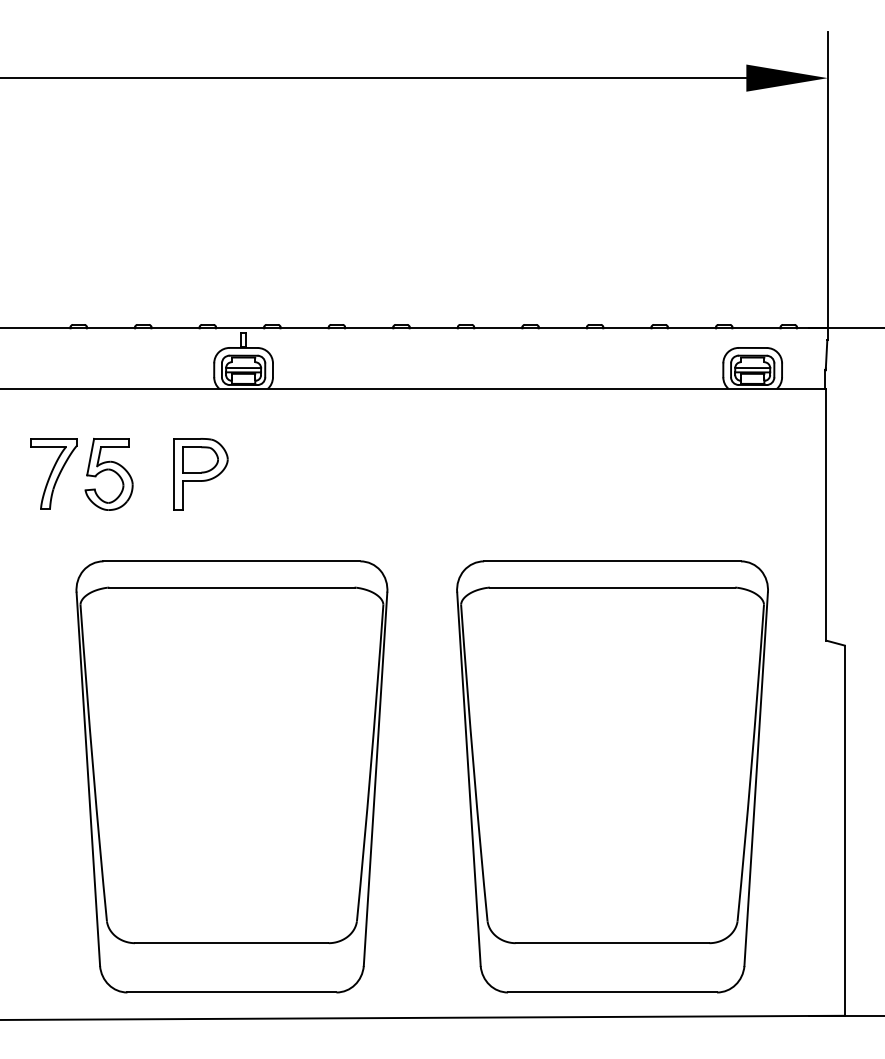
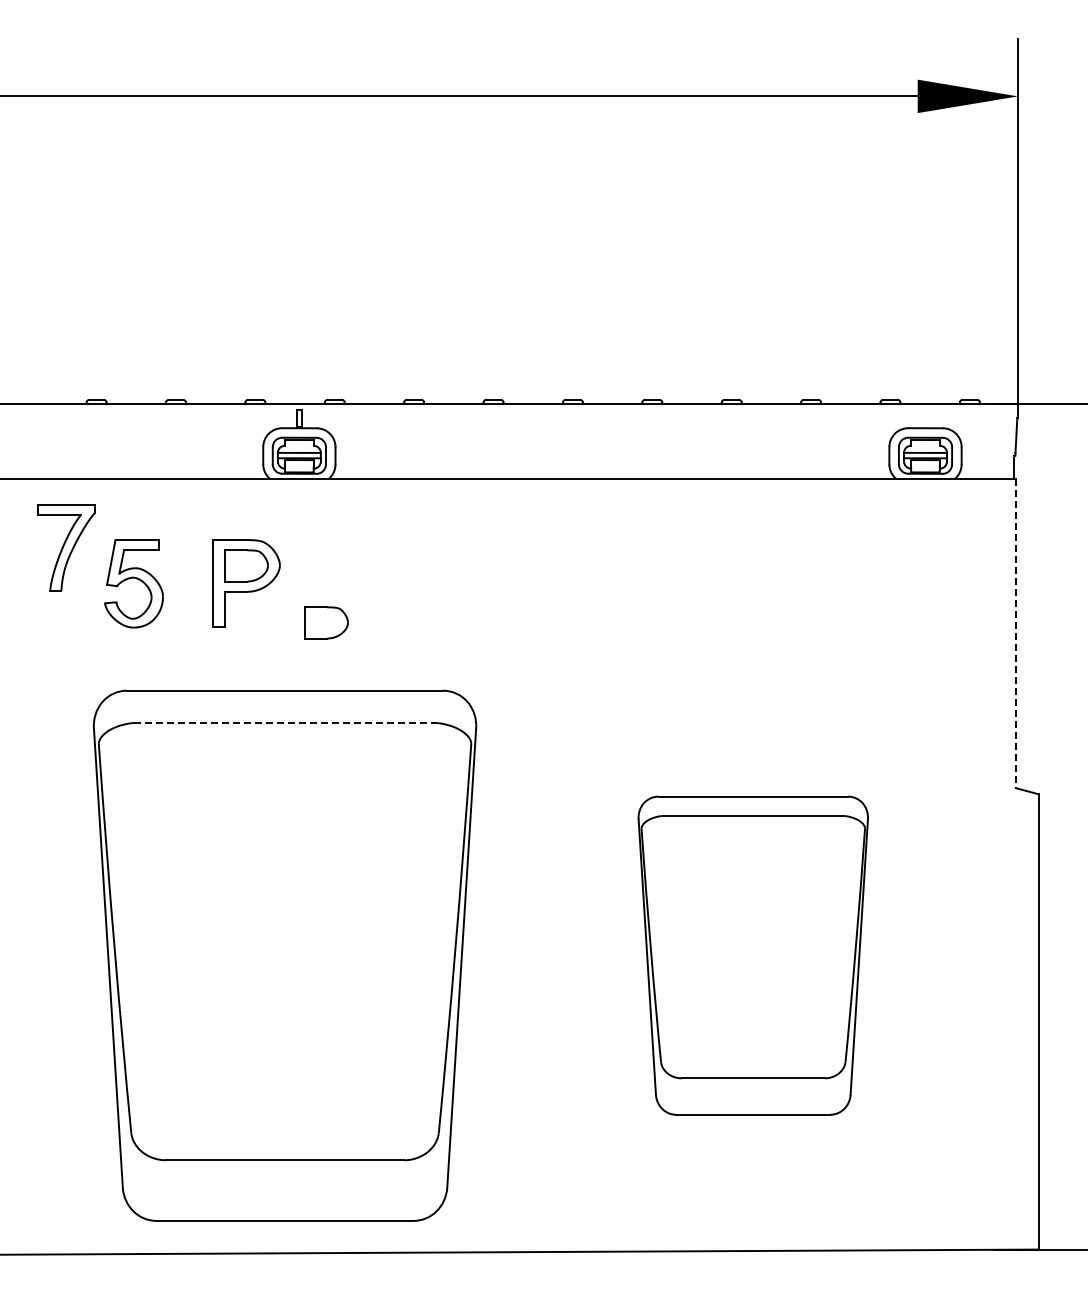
part: (54, 473) -> (66, 547), moved
part: (265, 505) -> (326, 622), added
line: (825, 514) -> (1015, 633), solid -> dashed
line: (232, 588) -> (285, 723), solid -> dashed
part: (612, 776) -> (753, 955), size x0.6

